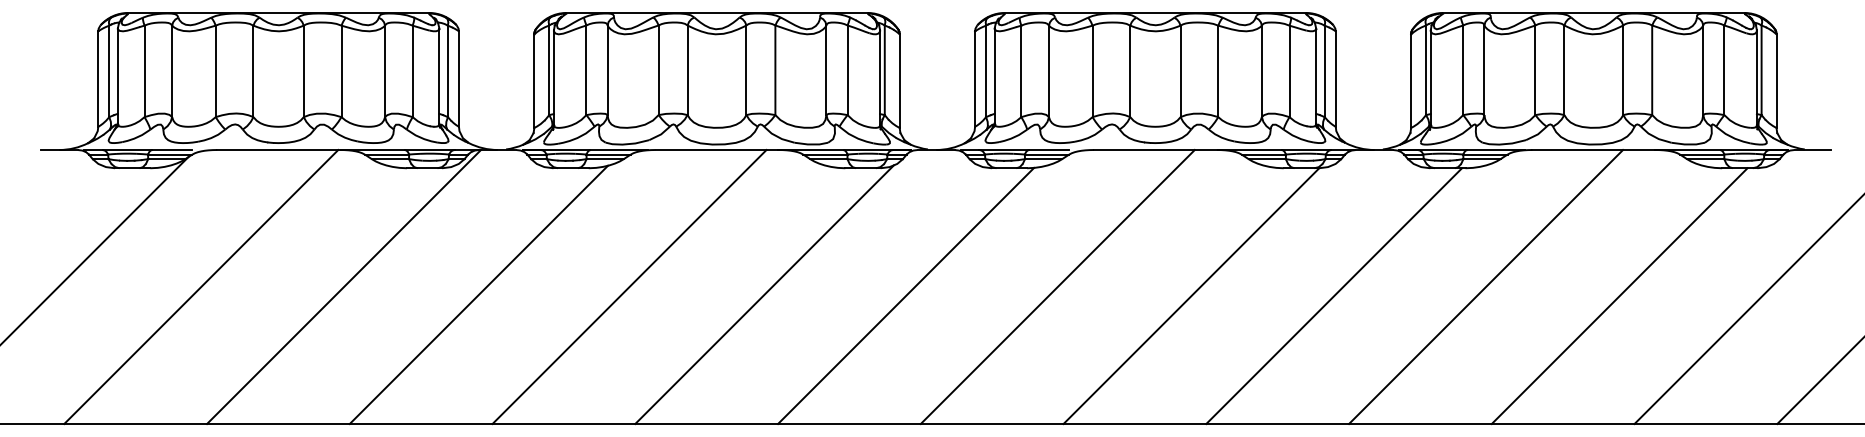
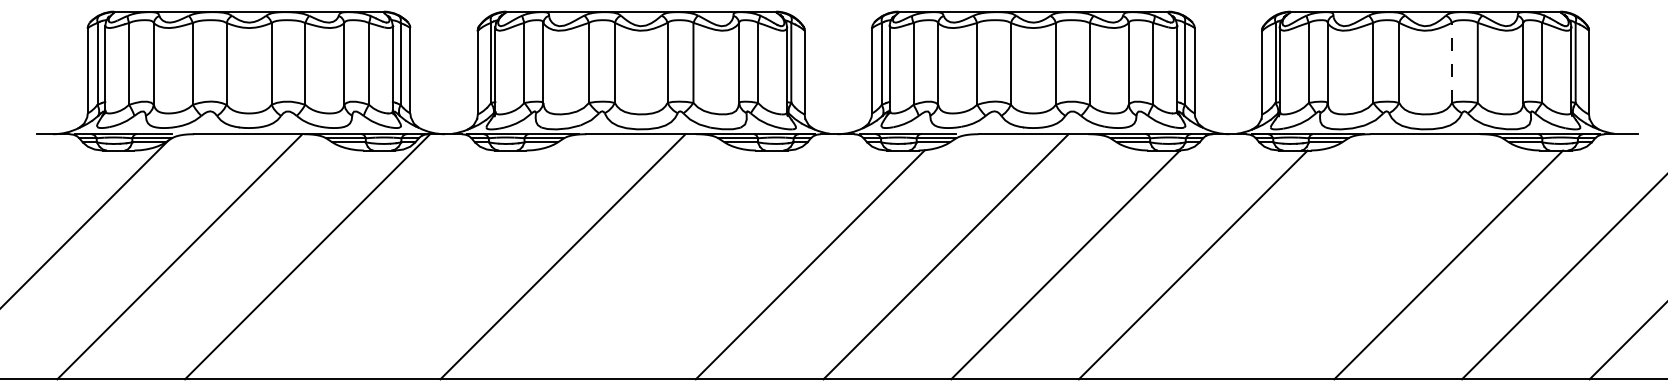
line: (1622, 69) -> (1451, 62), solid -> dashed
line: (1485, 286) -> (1328, 256), removed
line: (478, 294) -> (427, 263), removed
line: (764, 294) -> (683, 263), removed

